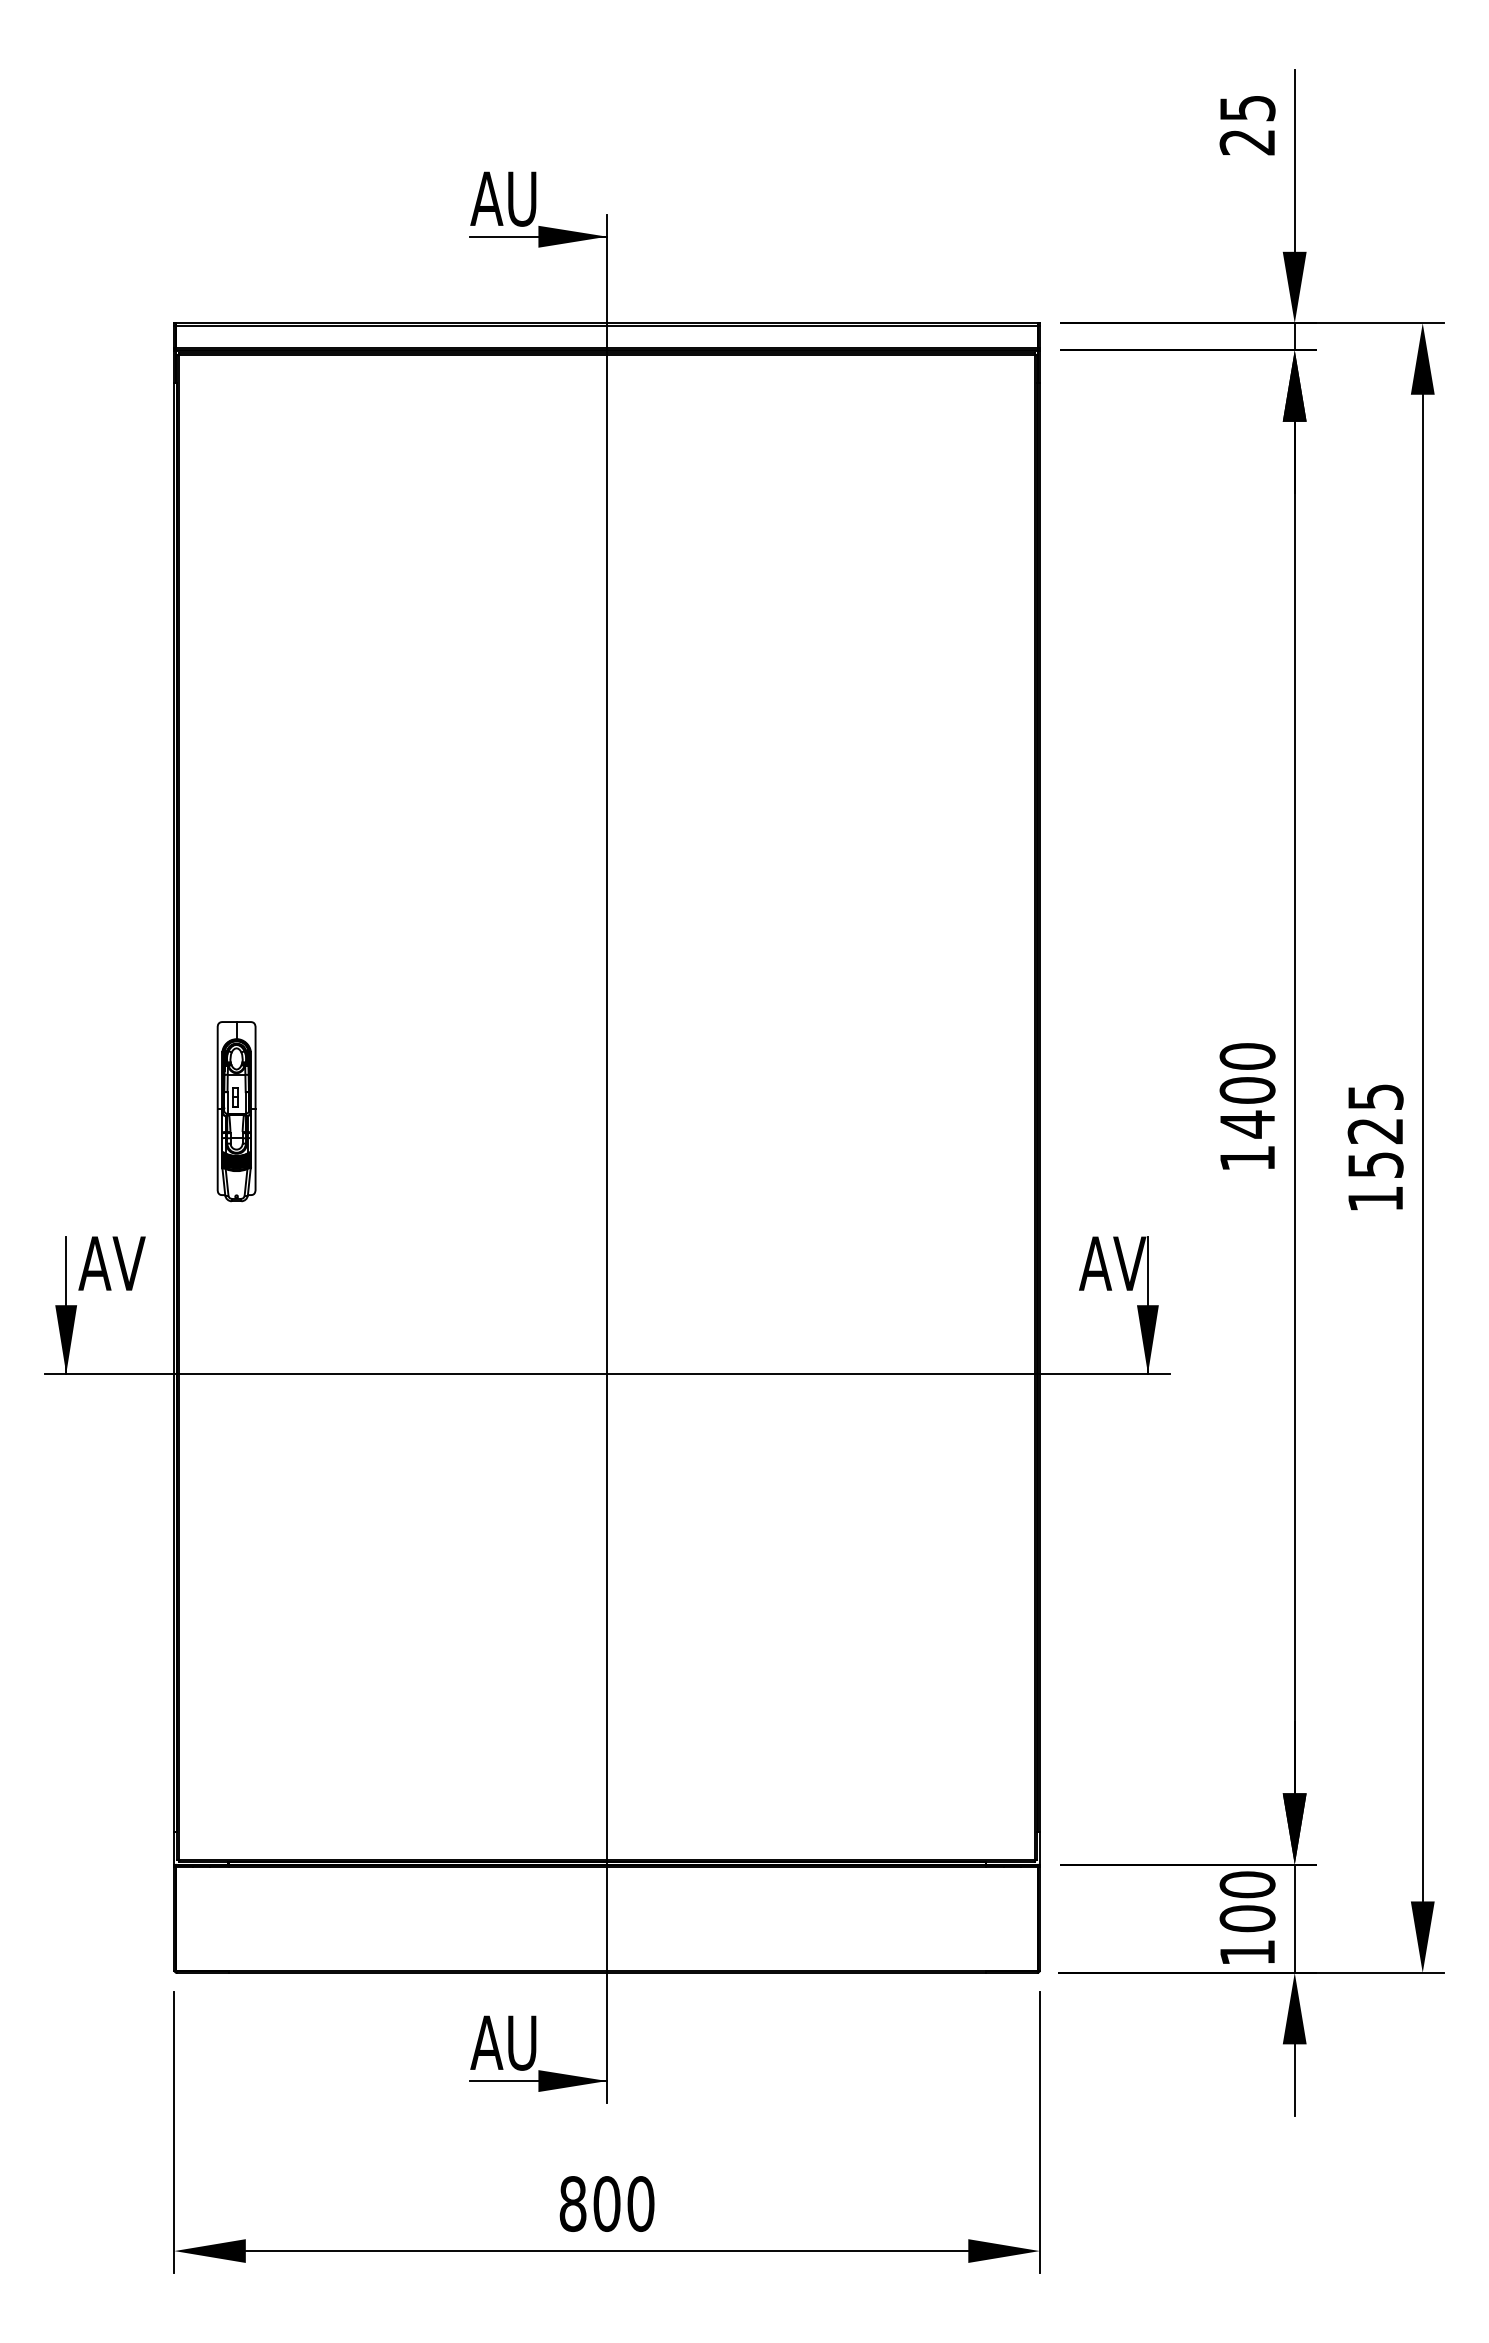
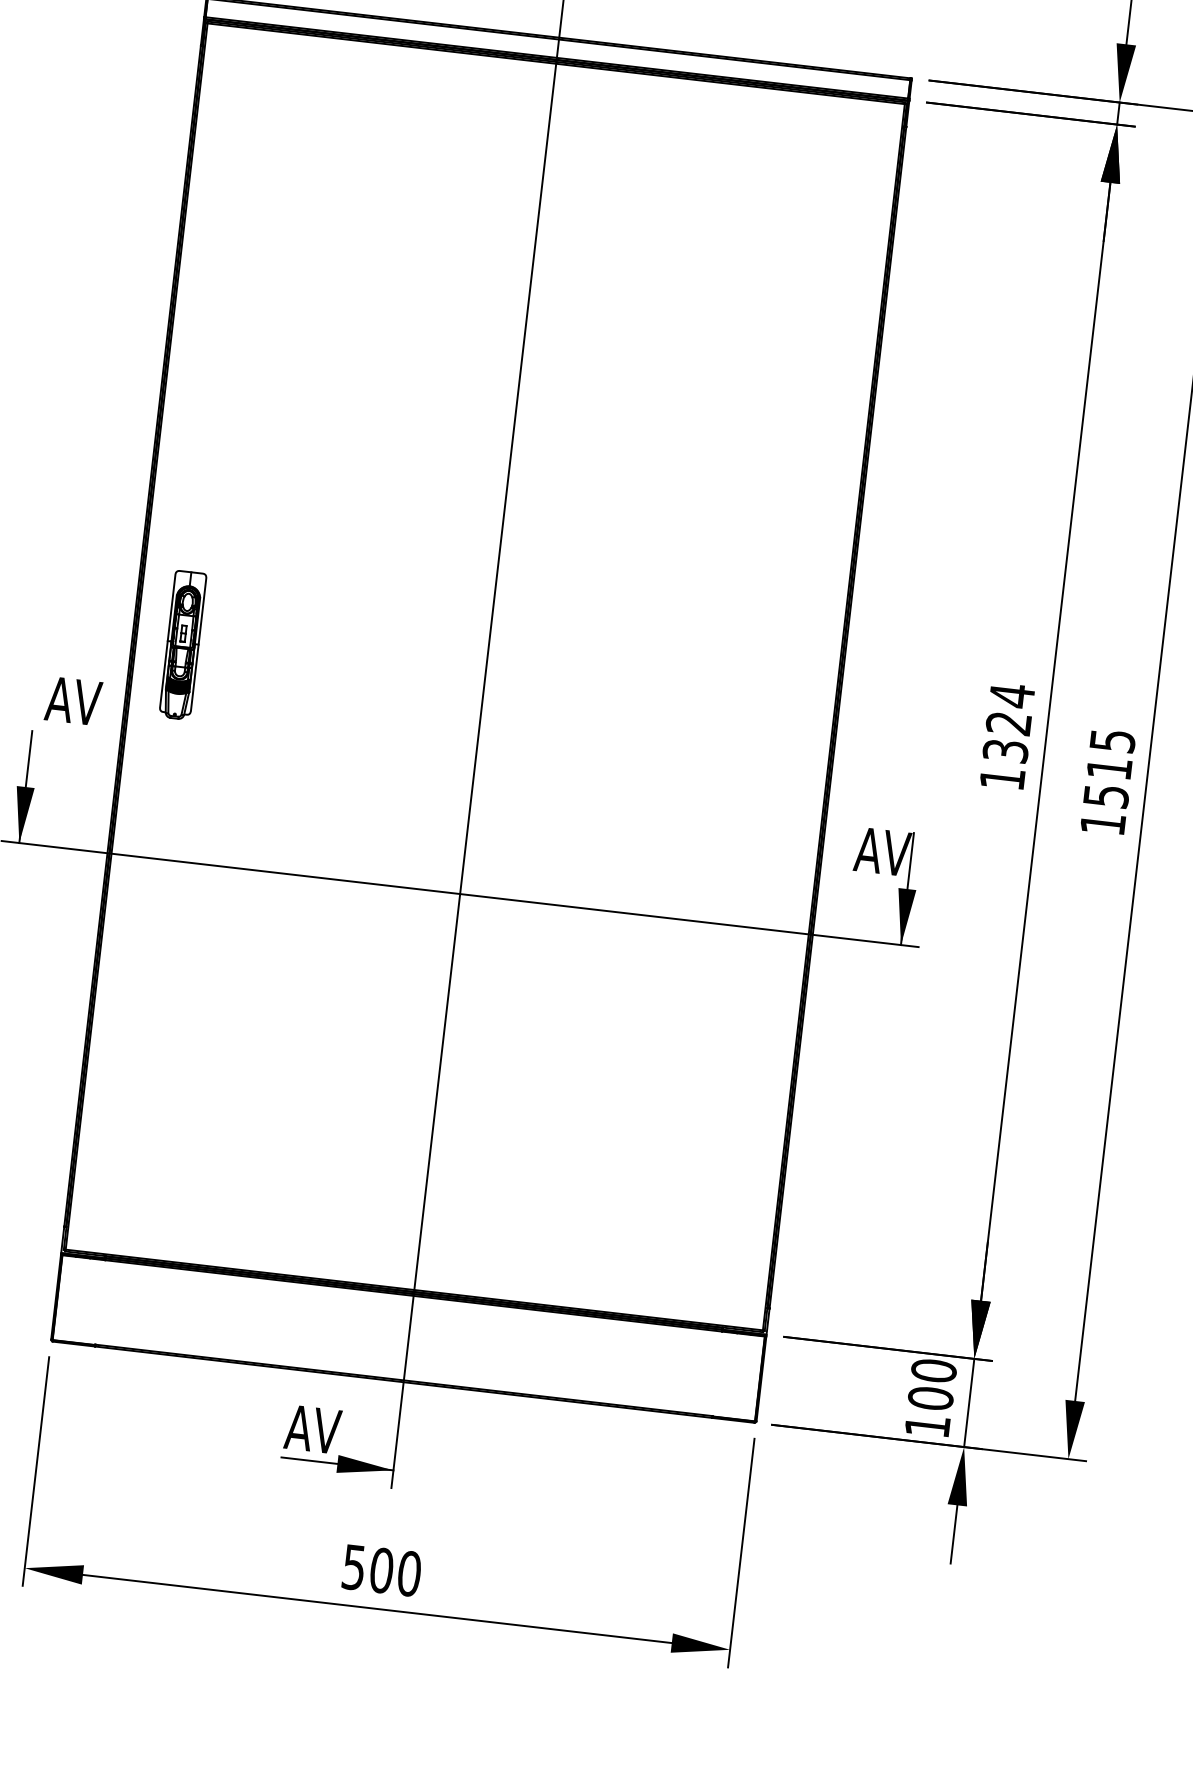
text: (1247, 1090) -> (1008, 723), 1400 -> 1324
text: (1374, 1131) -> (1108, 768), 1525 -> 1515
text: (111, 1263) -> (73, 701), moved
text: (520, 2042) -> (326, 1430), AU -> AV
text: (572, 2204) -> (353, 1567), 800 -> 500

